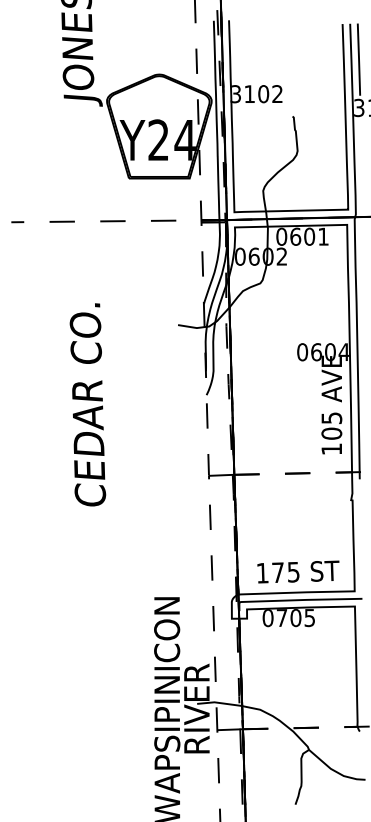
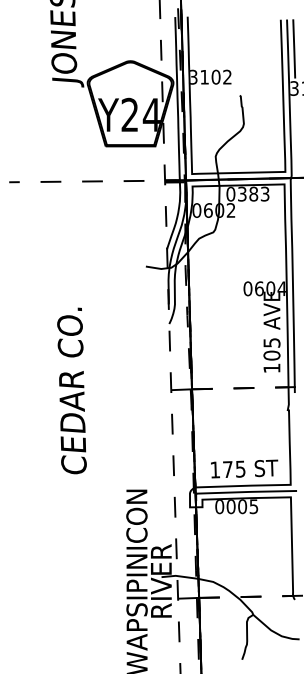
text: (309, 235) -> (253, 193), 0601 -> 0383
text: (87, 404) -> (71, 390), moved
text: (281, 617) -> (230, 506), 0705 -> 0005

